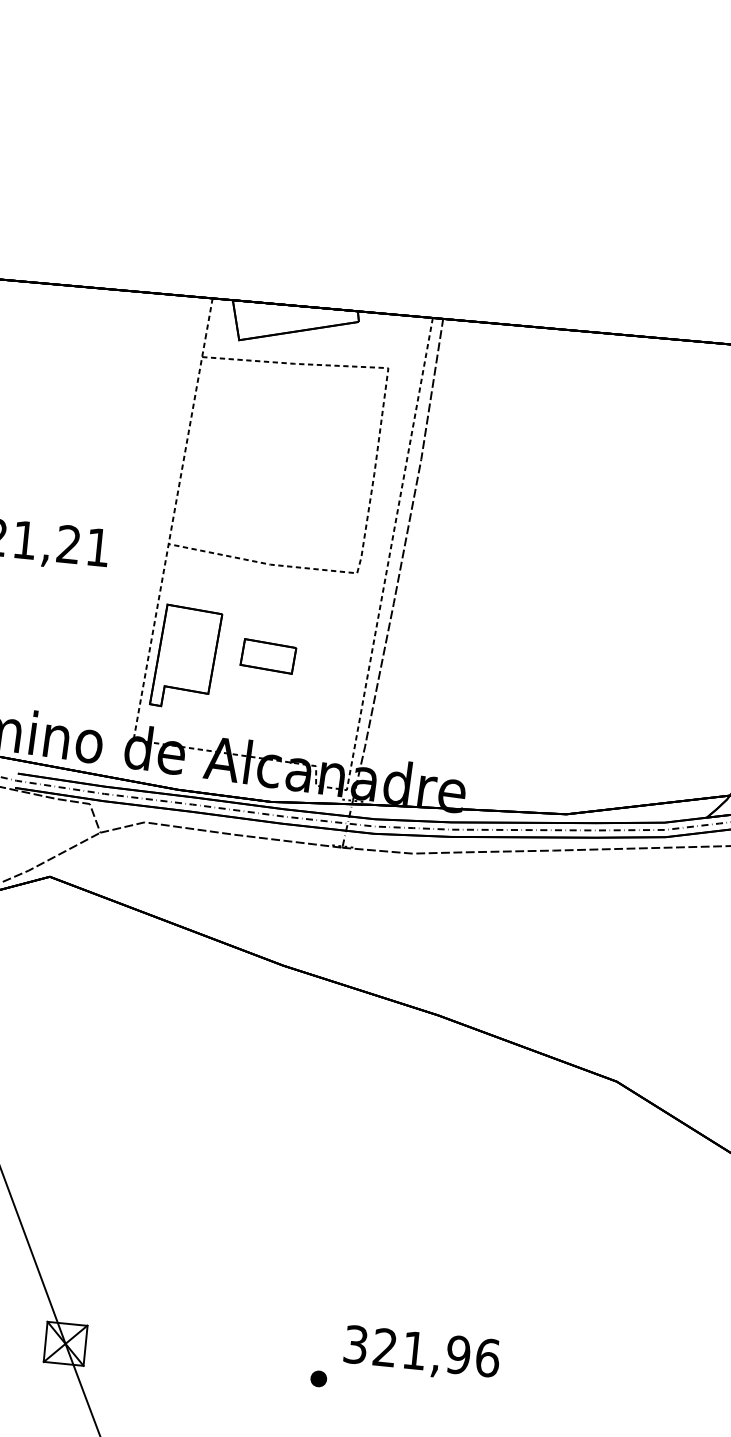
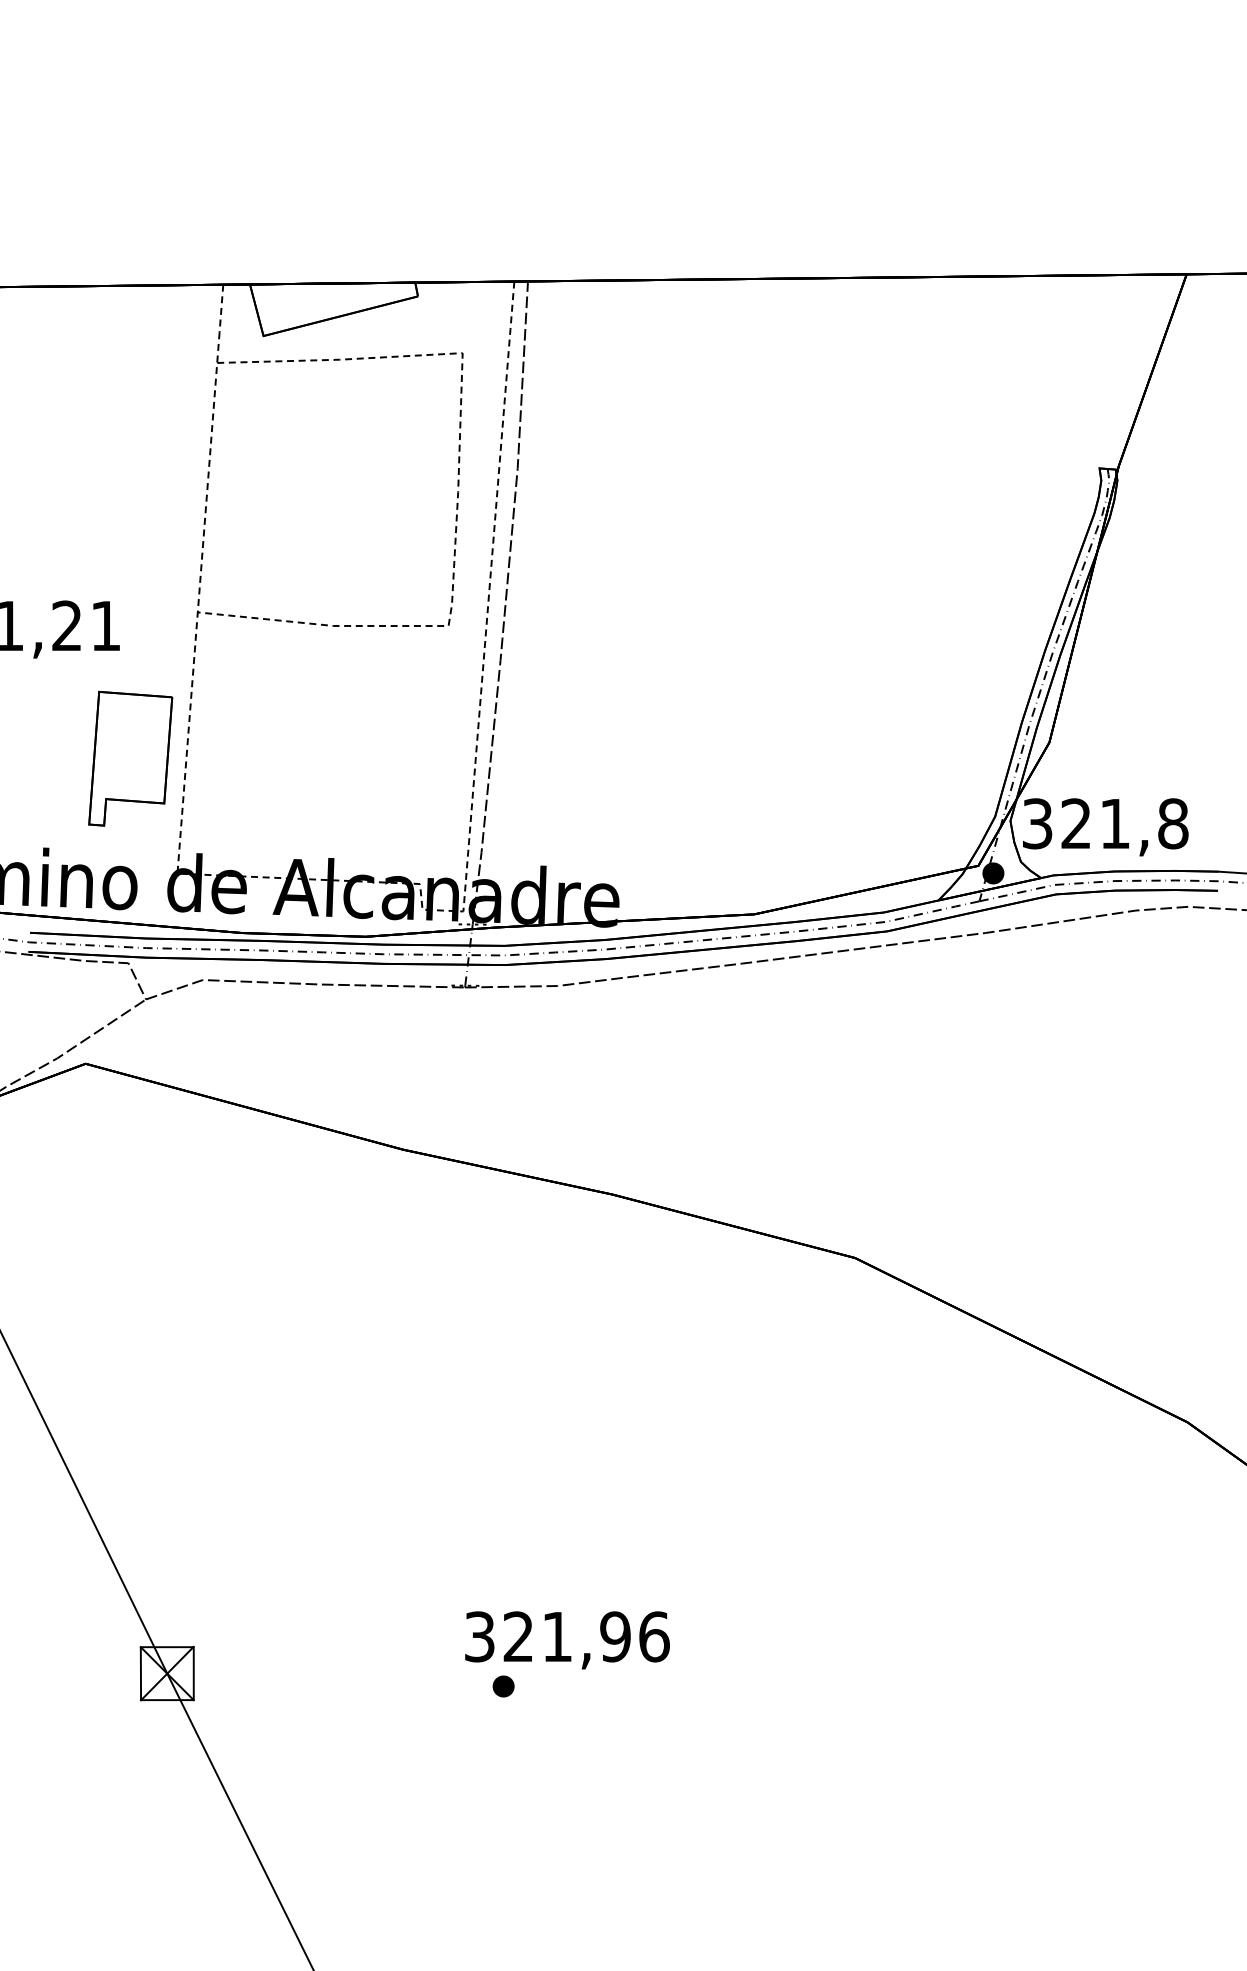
part: (267, 656) -> (342, 746), removed
part: (186, 657) -> (130, 758), moved
text: (421, 1354) -> (567, 1640), moved

